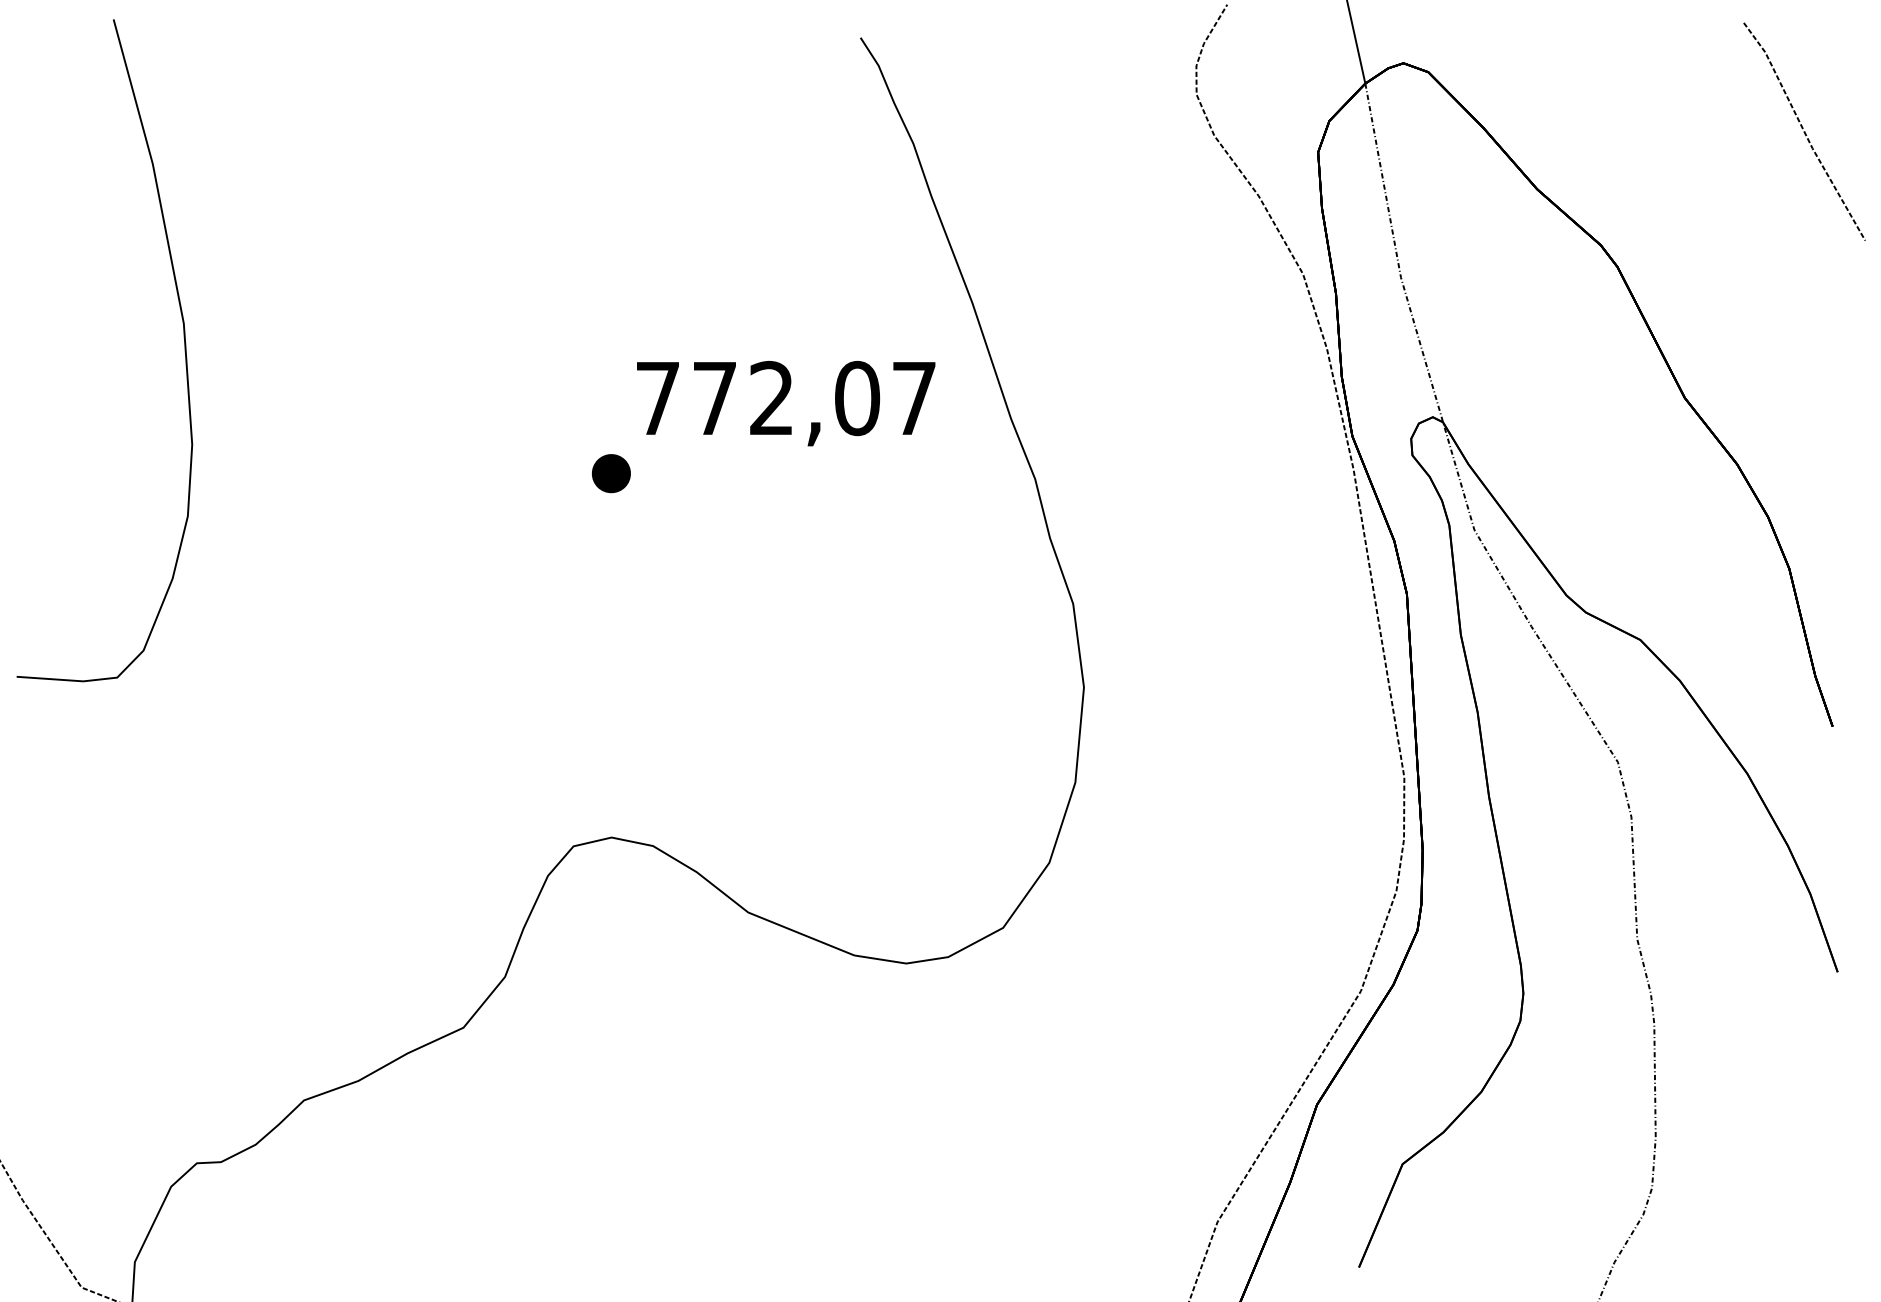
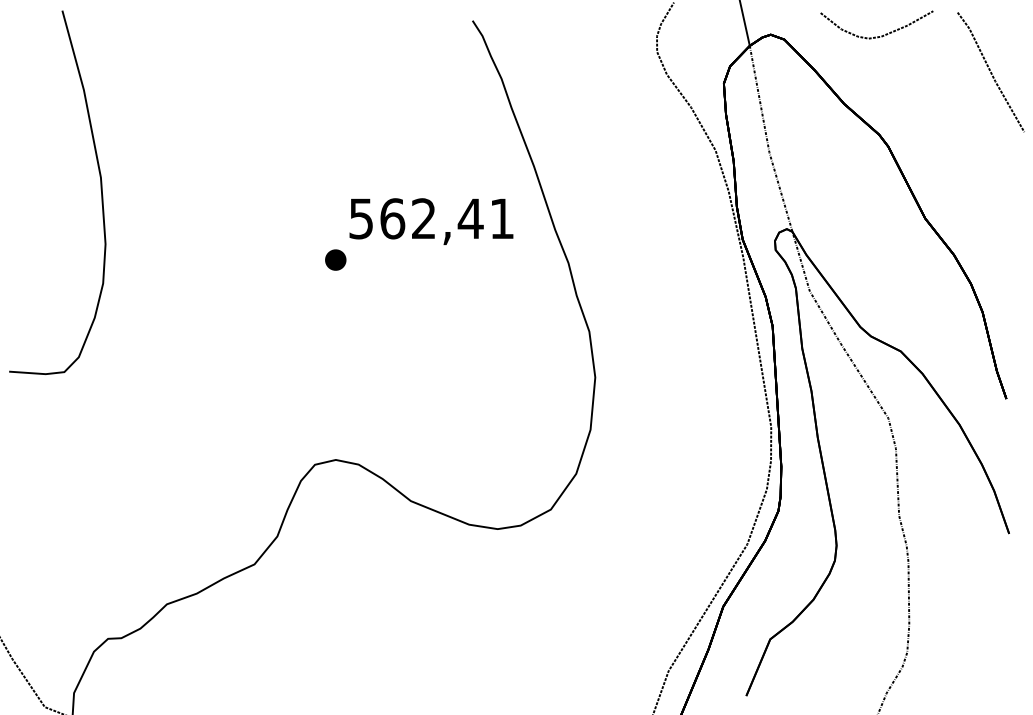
curve: (1594, 66) -> (875, 36), added
text: (785, 397) -> (431, 218), 772,07 -> 562,41

